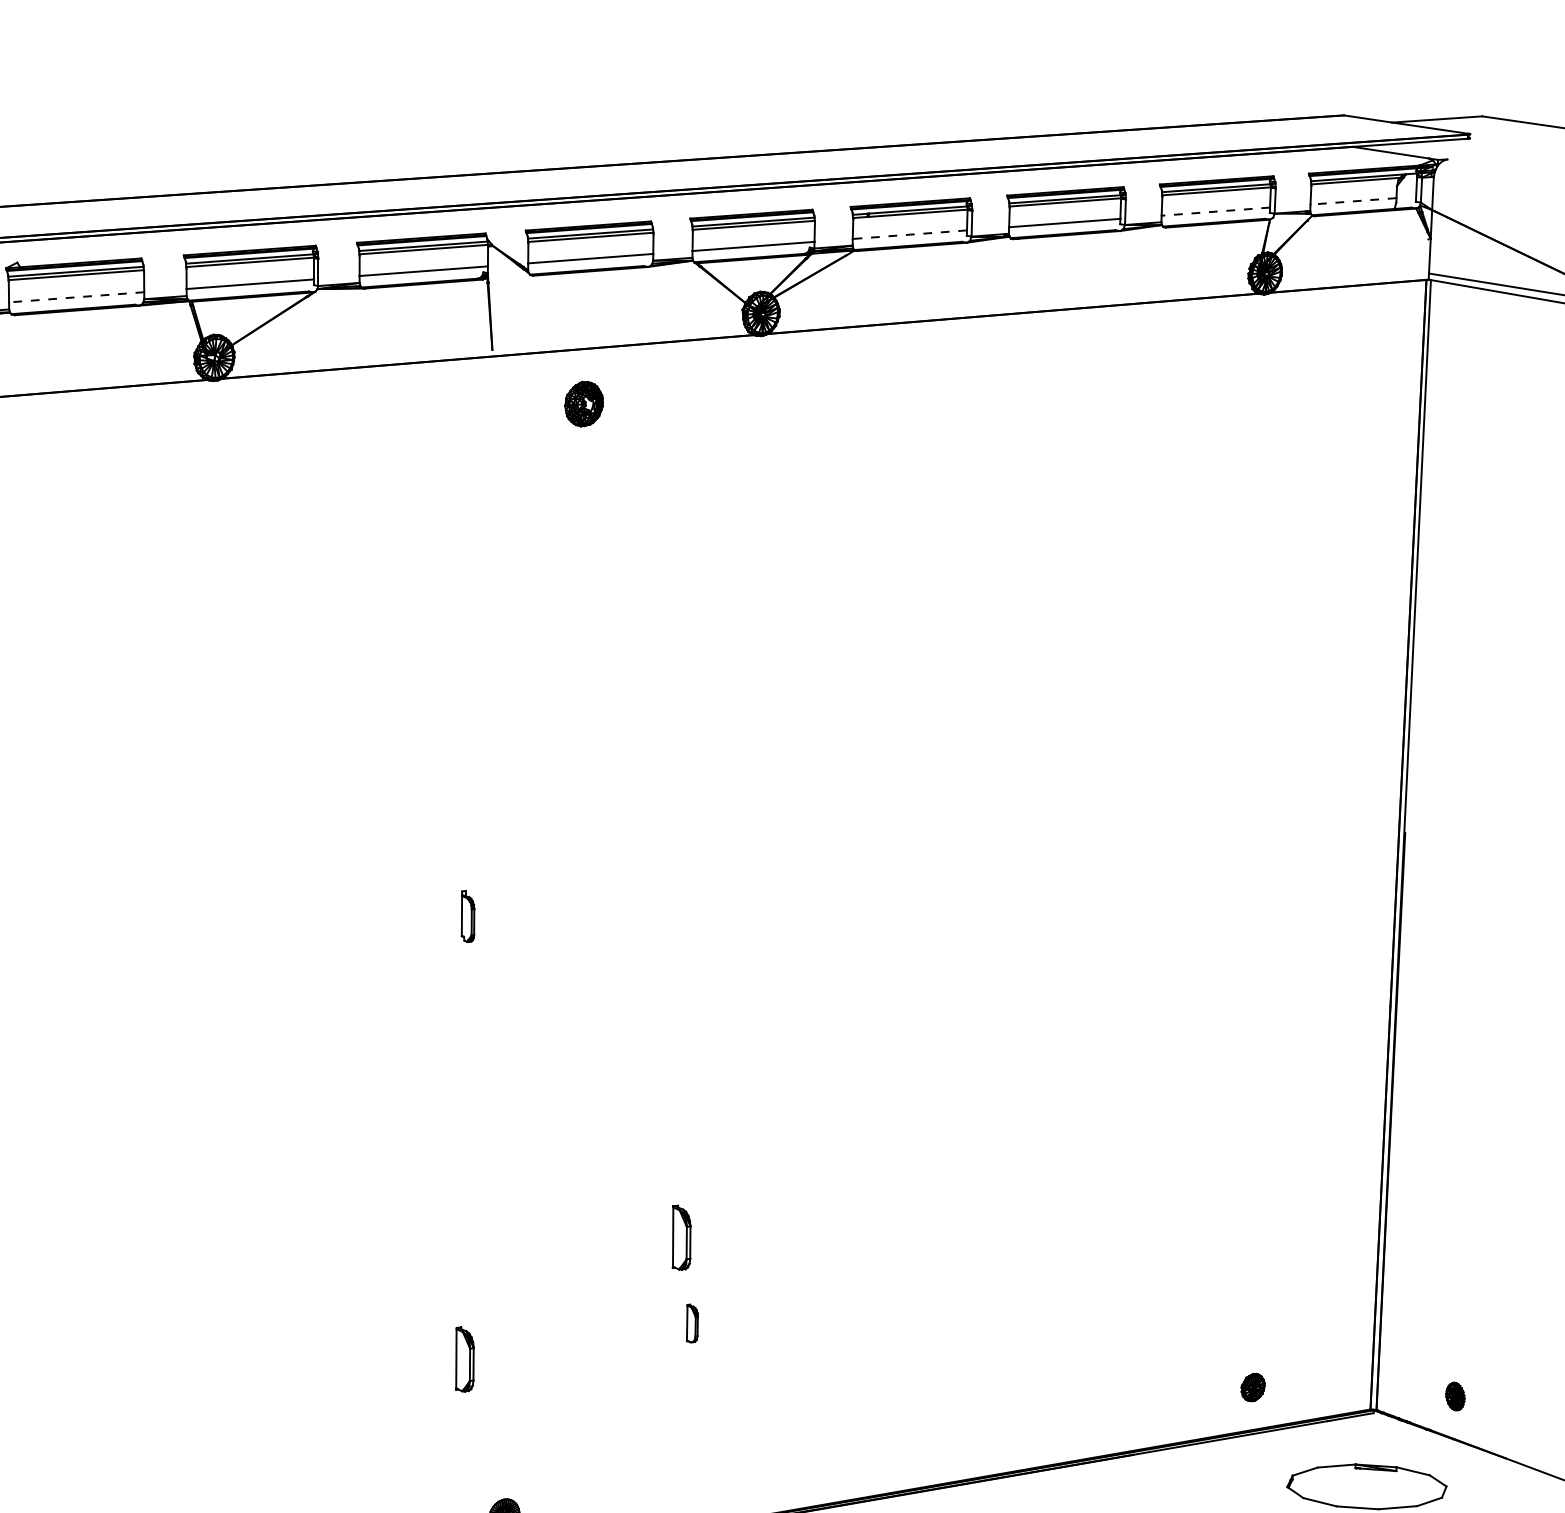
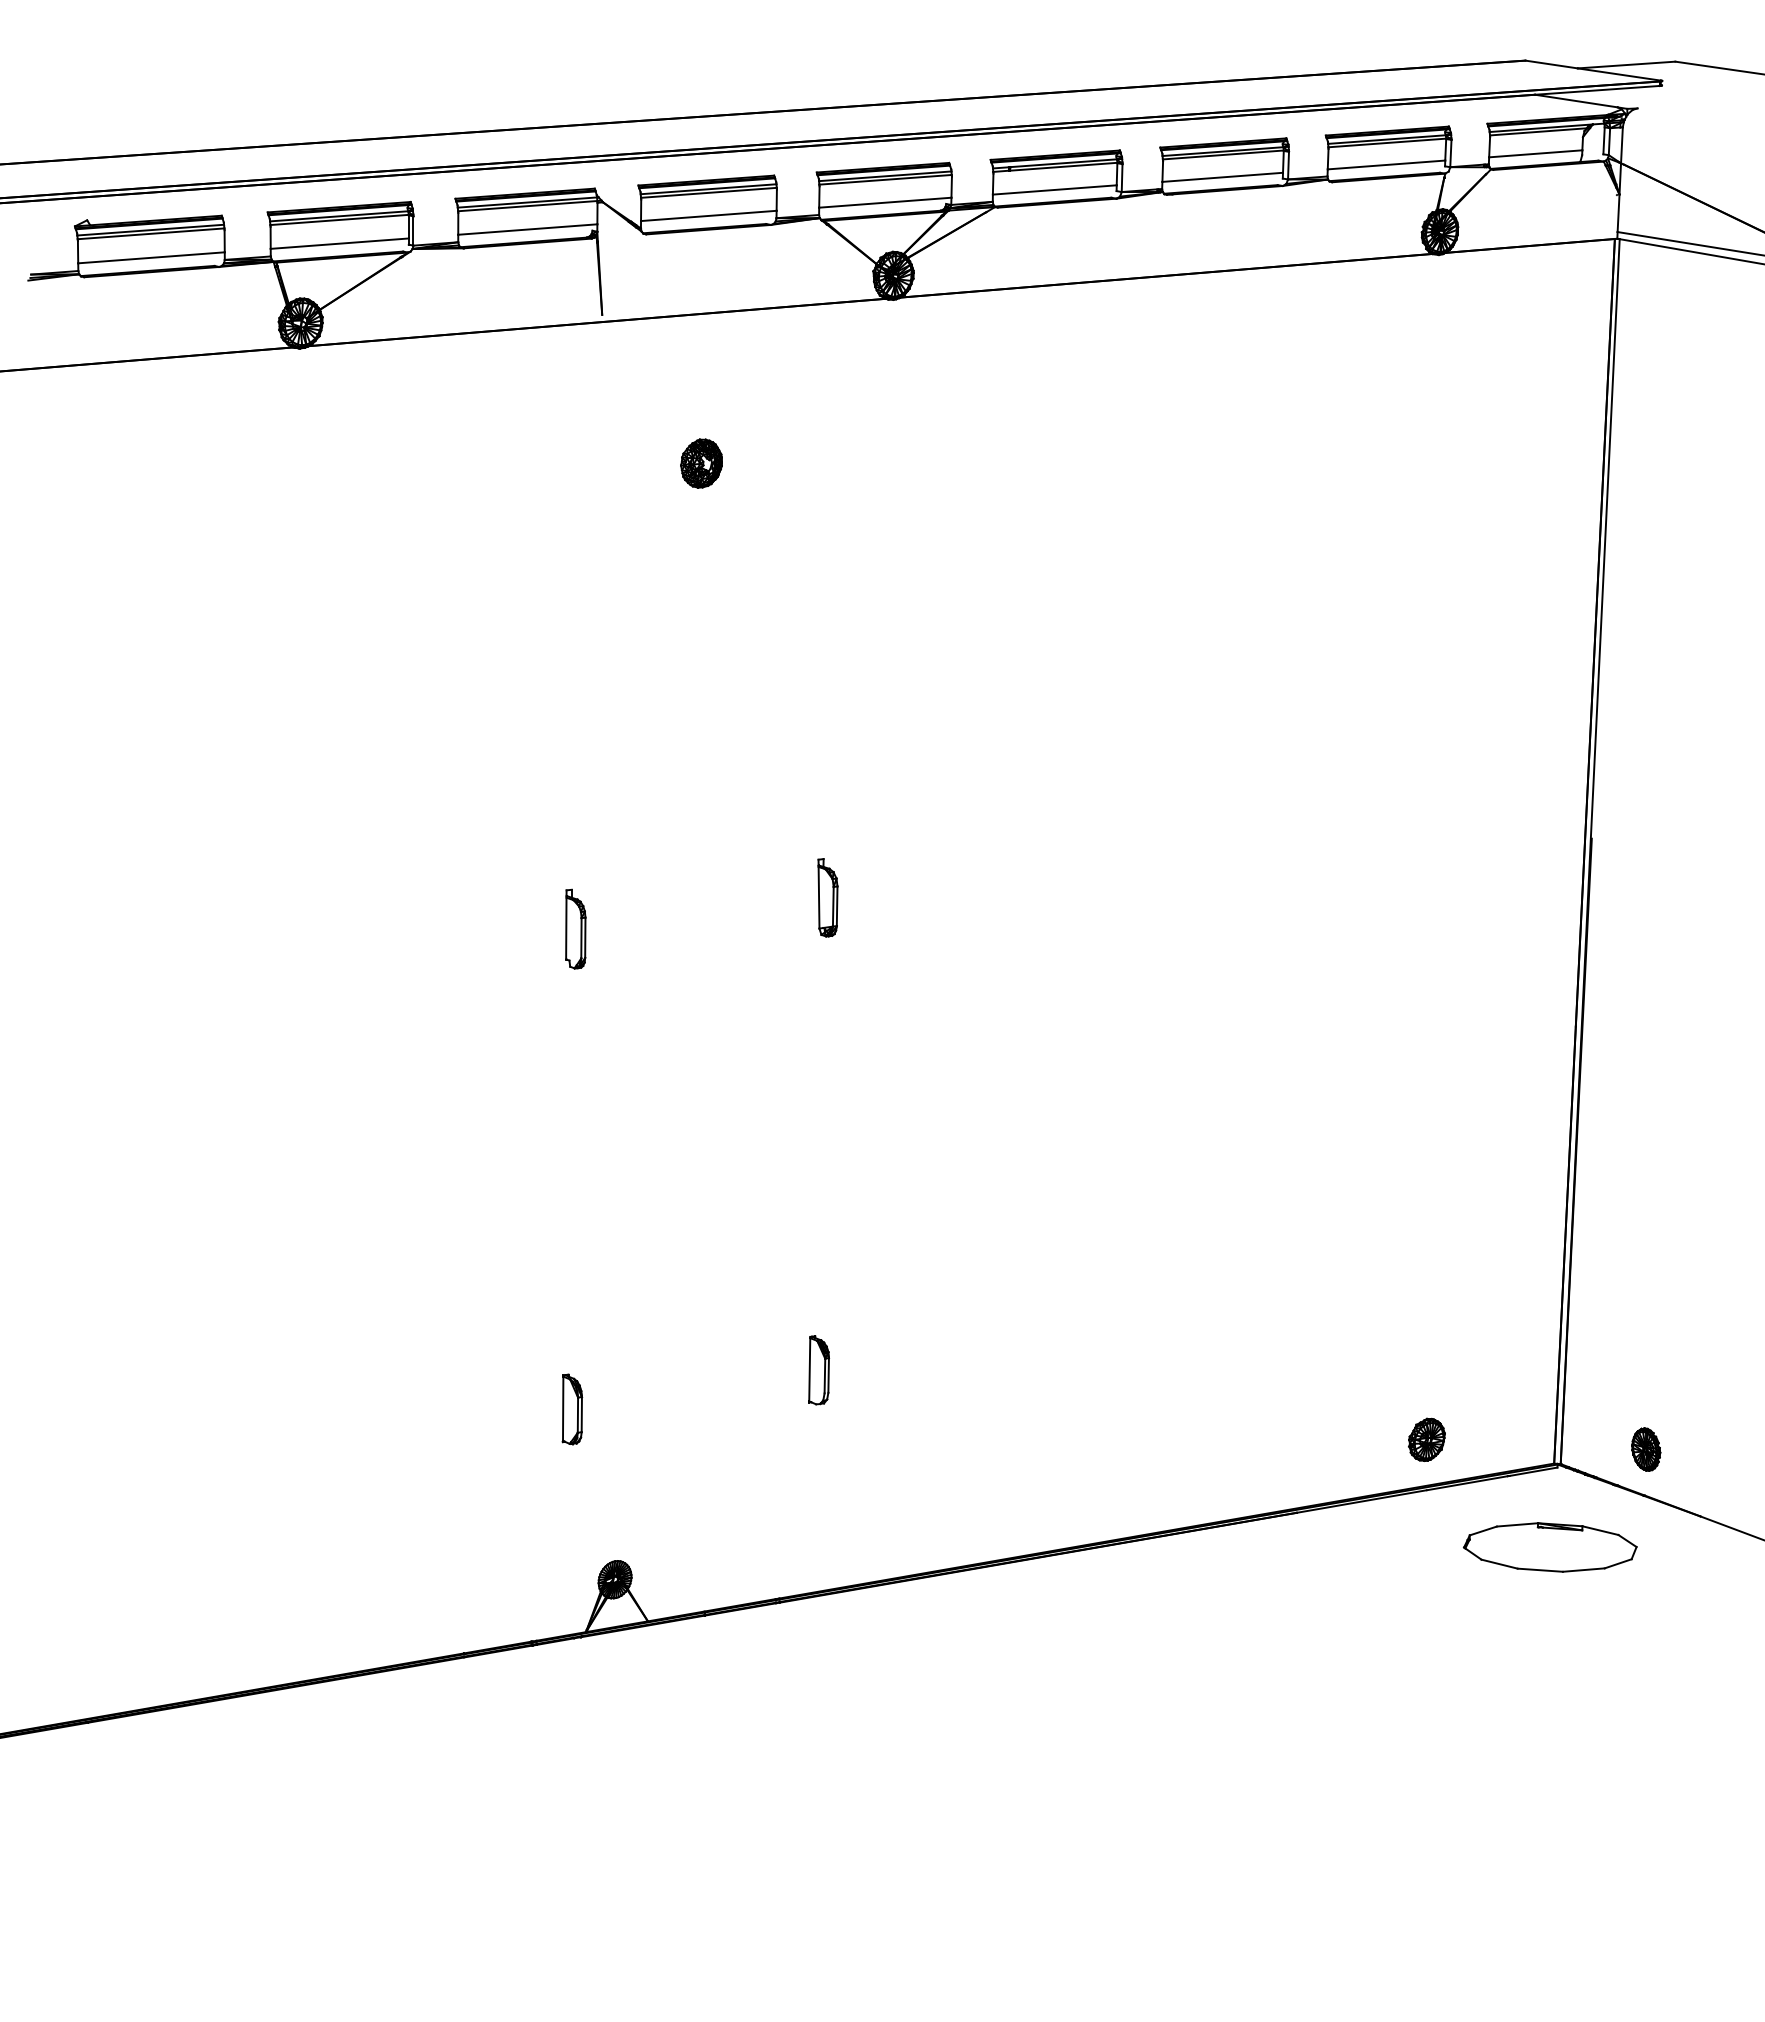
line: (1353, 201) -> (1535, 153), dashed -> solid
line: (1215, 211) -> (1386, 164), dashed -> solid
line: (909, 235) -> (1054, 190), dashed -> solid
line: (76, 296) -> (151, 257), dashed -> solid
part: (583, 403) -> (701, 463), moved
part: (700, 887) -> (827, 897), added
part: (467, 915) -> (575, 928), size x1.43
part: (681, 1237) -> (807, 1277), removed
part: (691, 1323) -> (818, 1370), size x1.67
part: (1252, 1387) -> (1426, 1439), size x1.43
part: (1455, 1396) -> (1646, 1449), size x1.43

